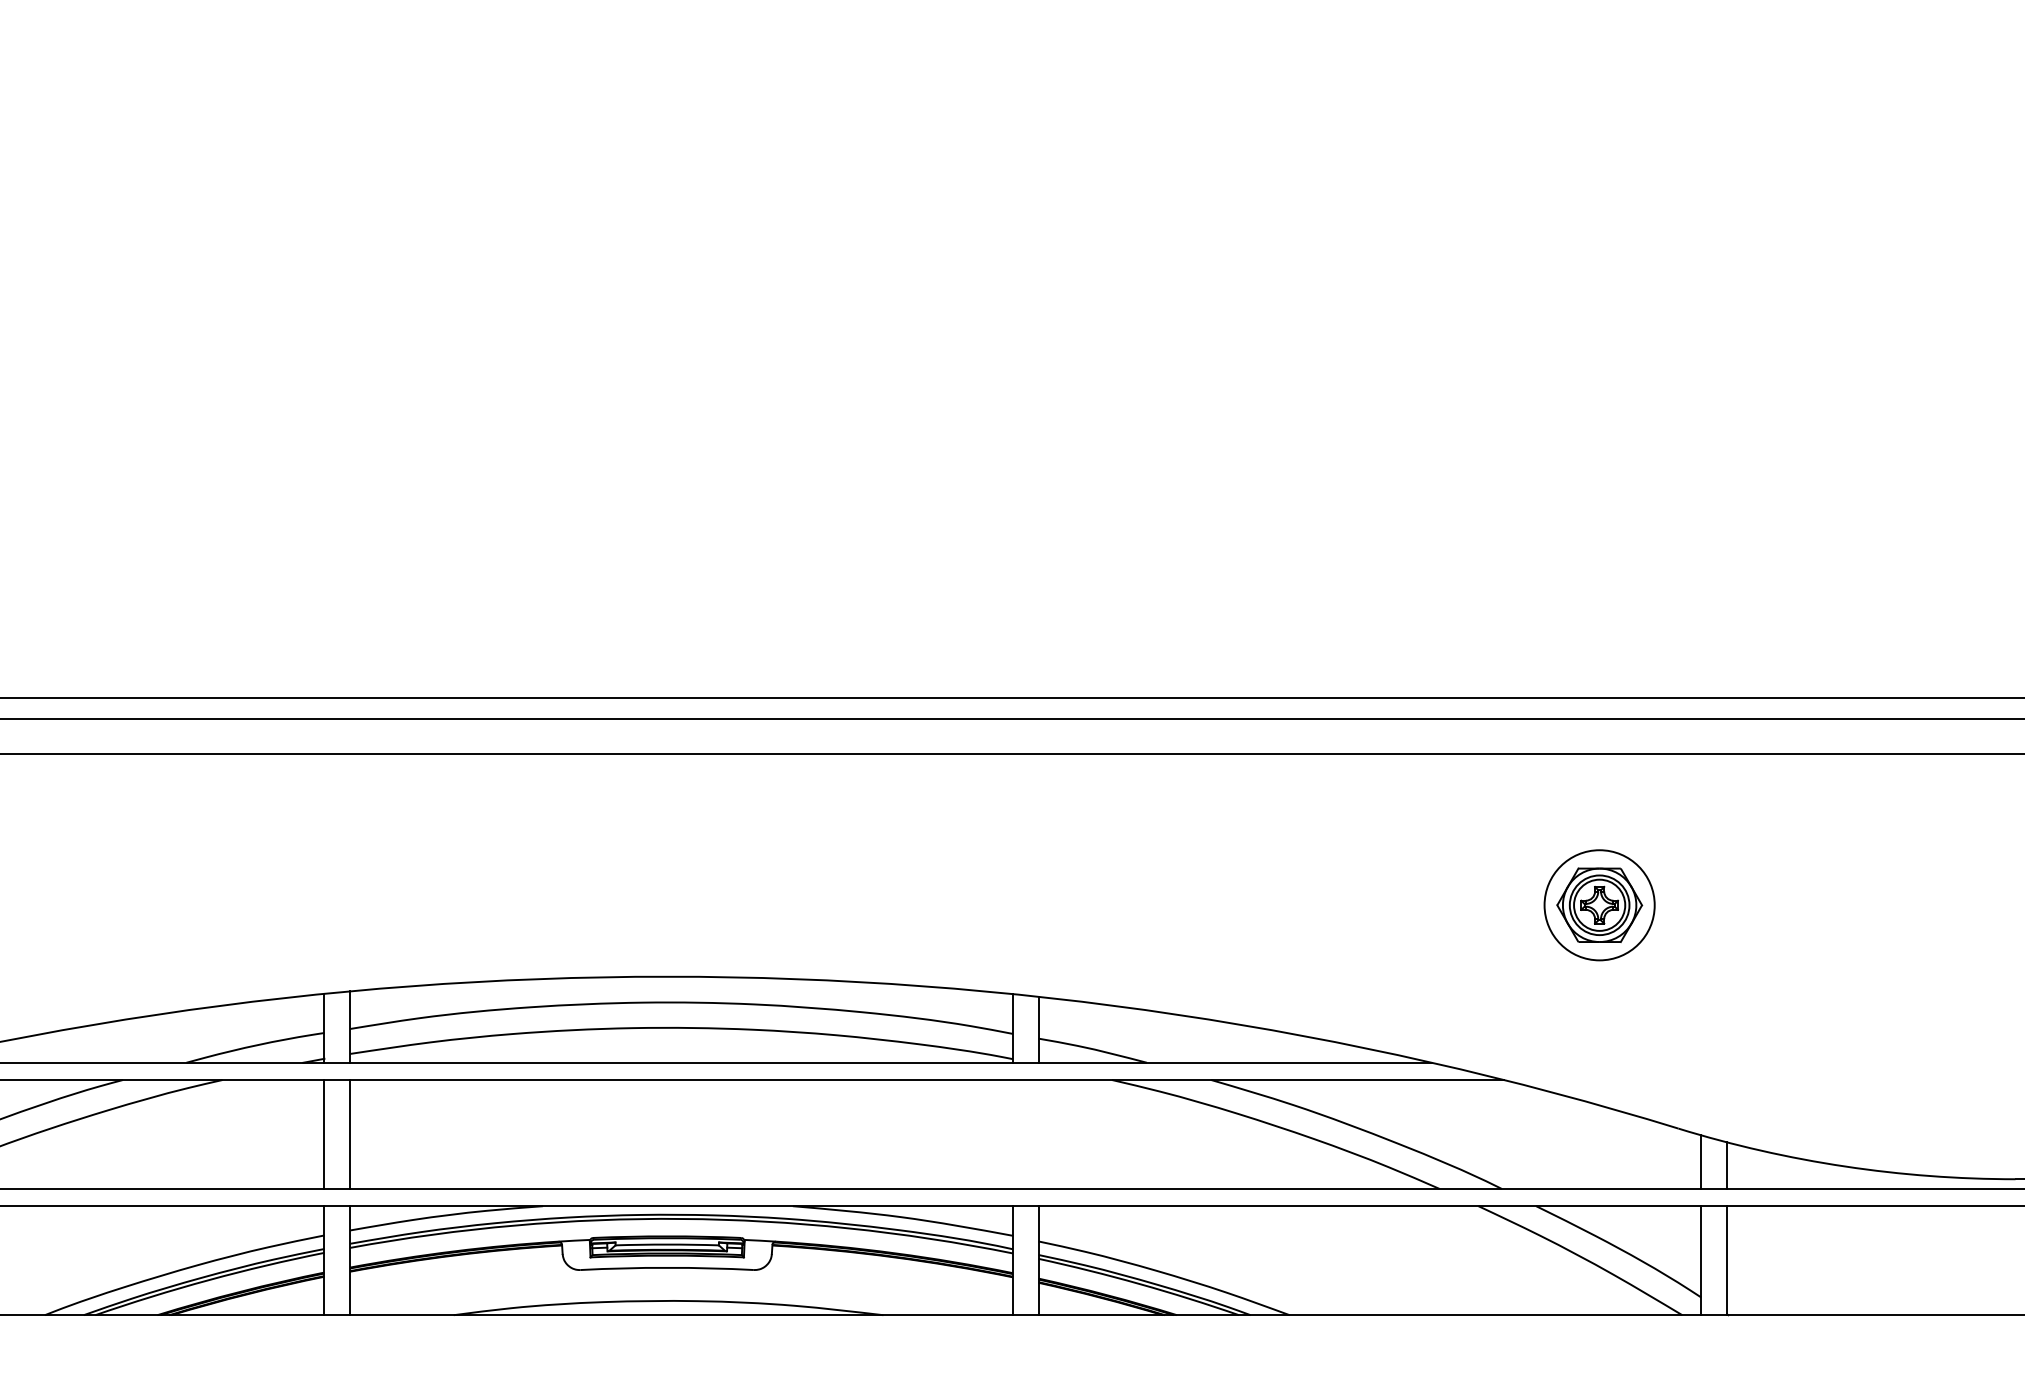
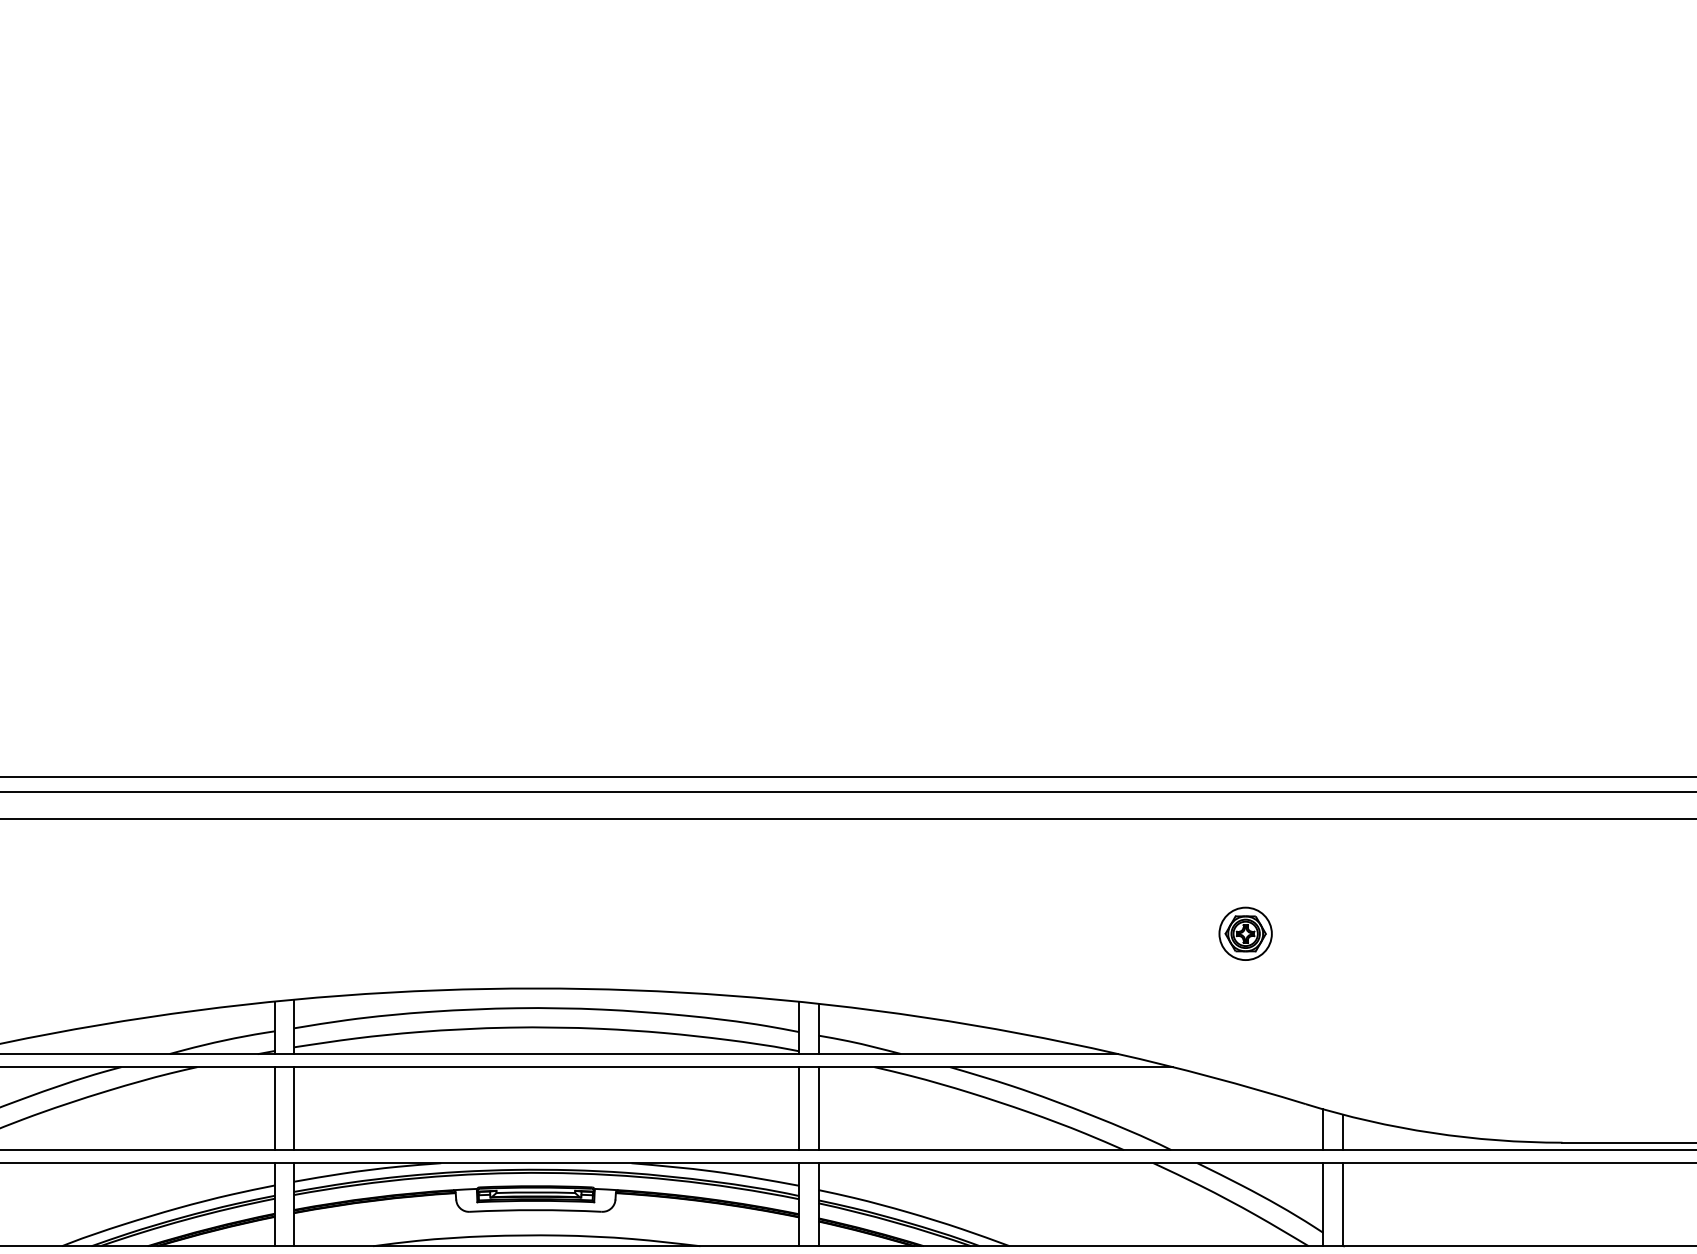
part: (1599, 904) -> (1245, 933), size x0.62
line: (1013, 1134) -> (799, 1108), added
line: (1038, 1134) -> (818, 1108), added

